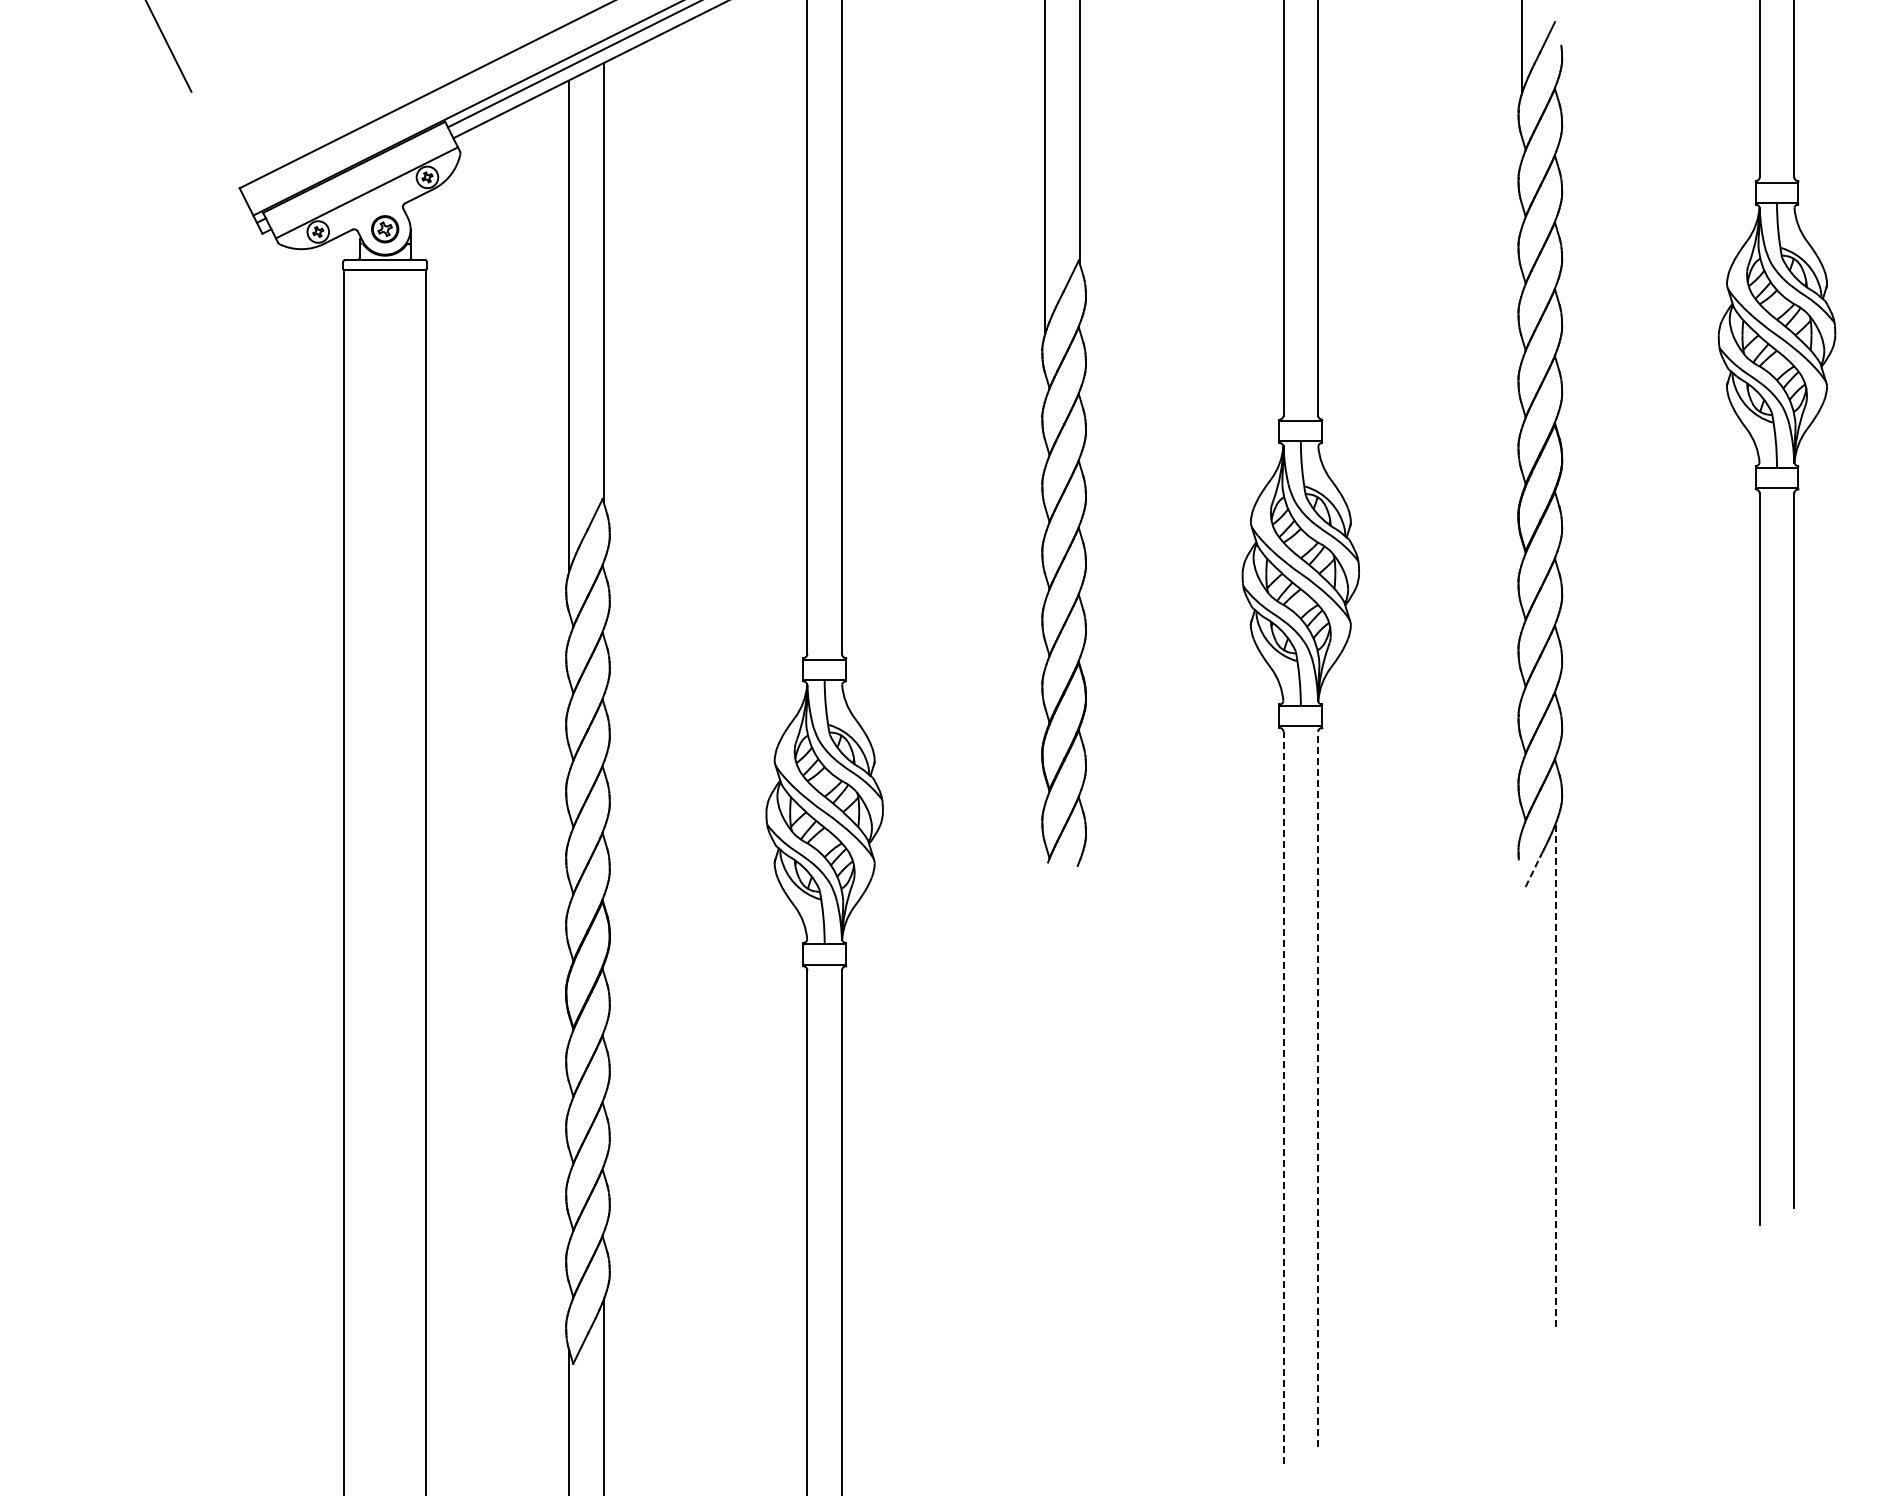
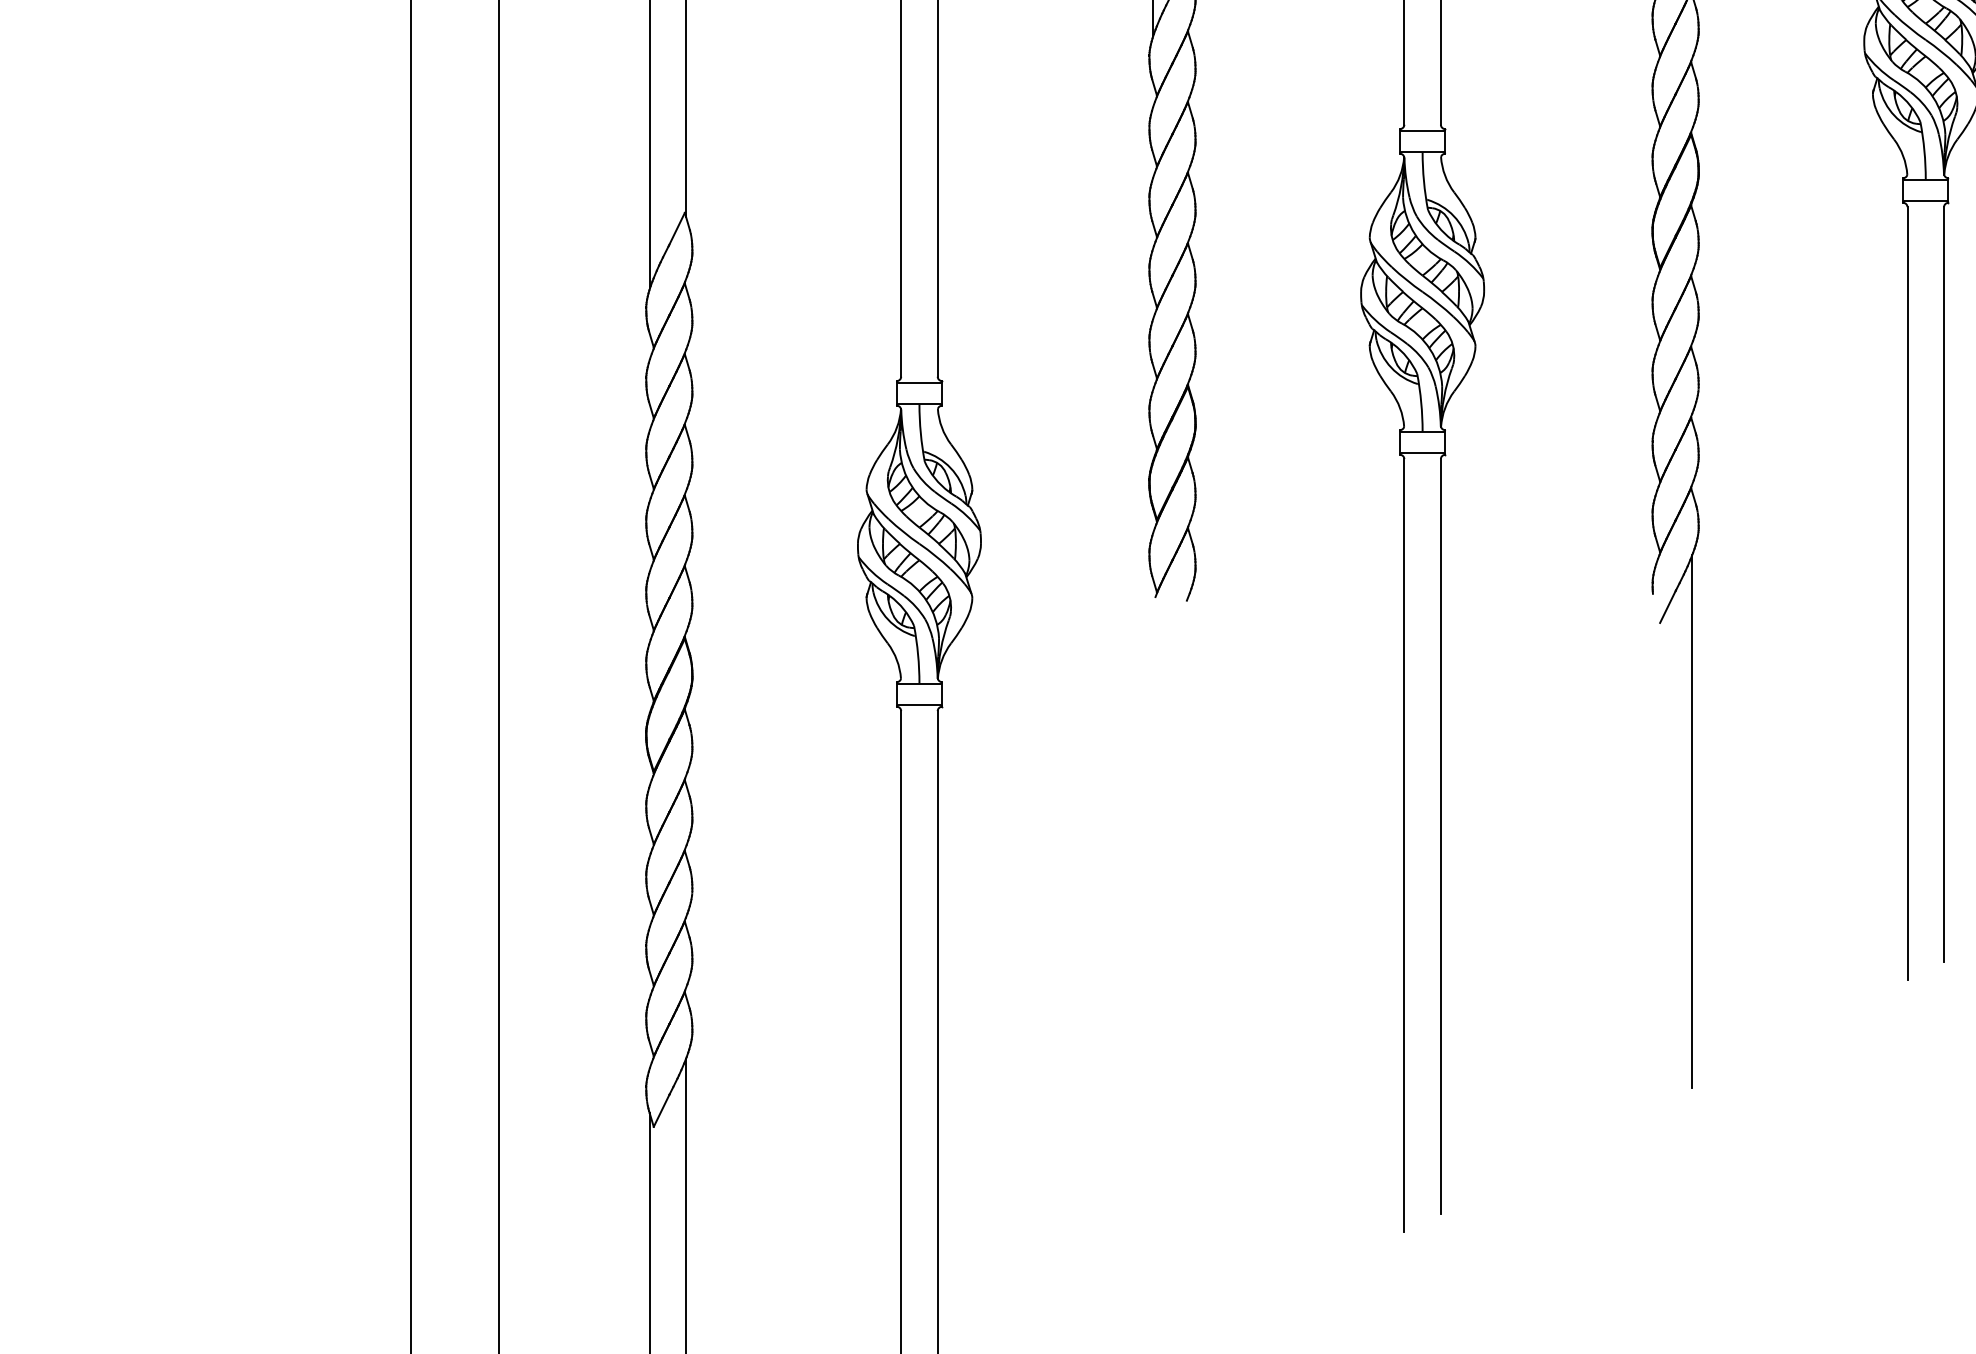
line: (1532, 871) -> (1667, 606), dashed -> solid
line: (1556, 1074) -> (1692, 821), dashed -> solid
line: (1318, 1089) -> (1441, 836), dashed -> solid
line: (1283, 1097) -> (1404, 845), dashed -> solid

